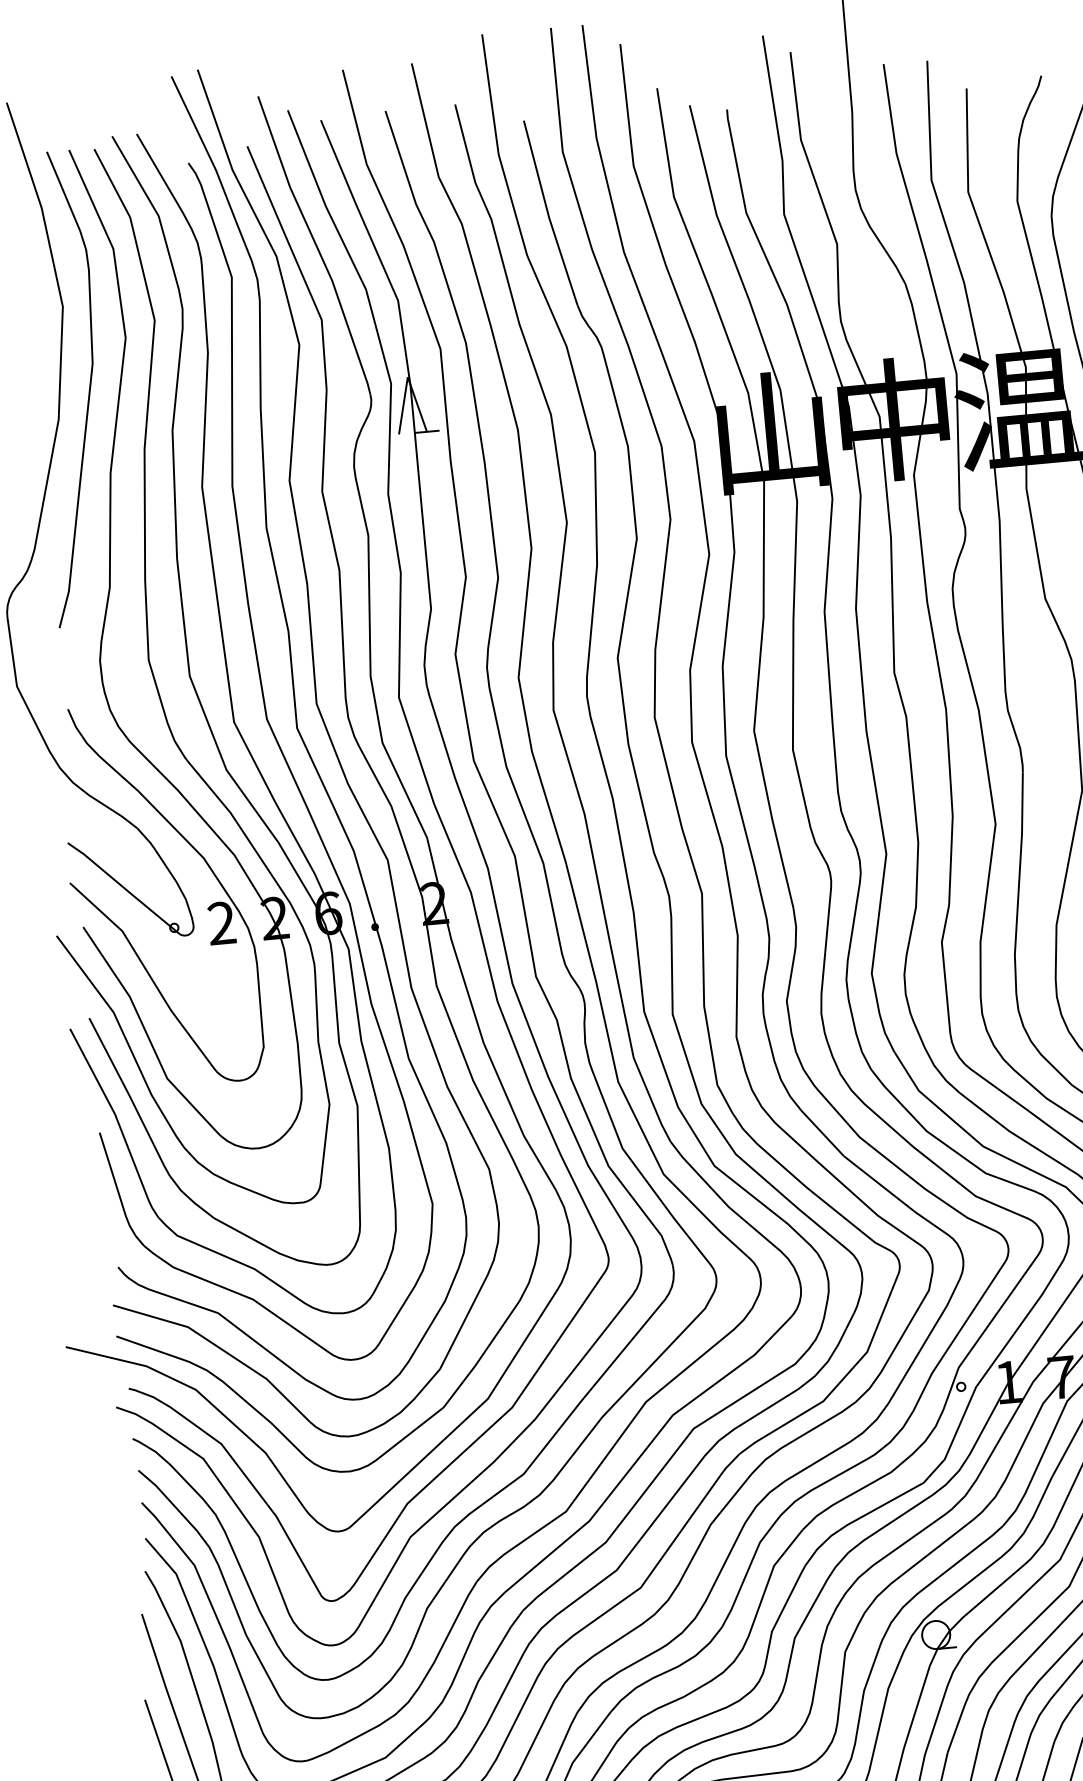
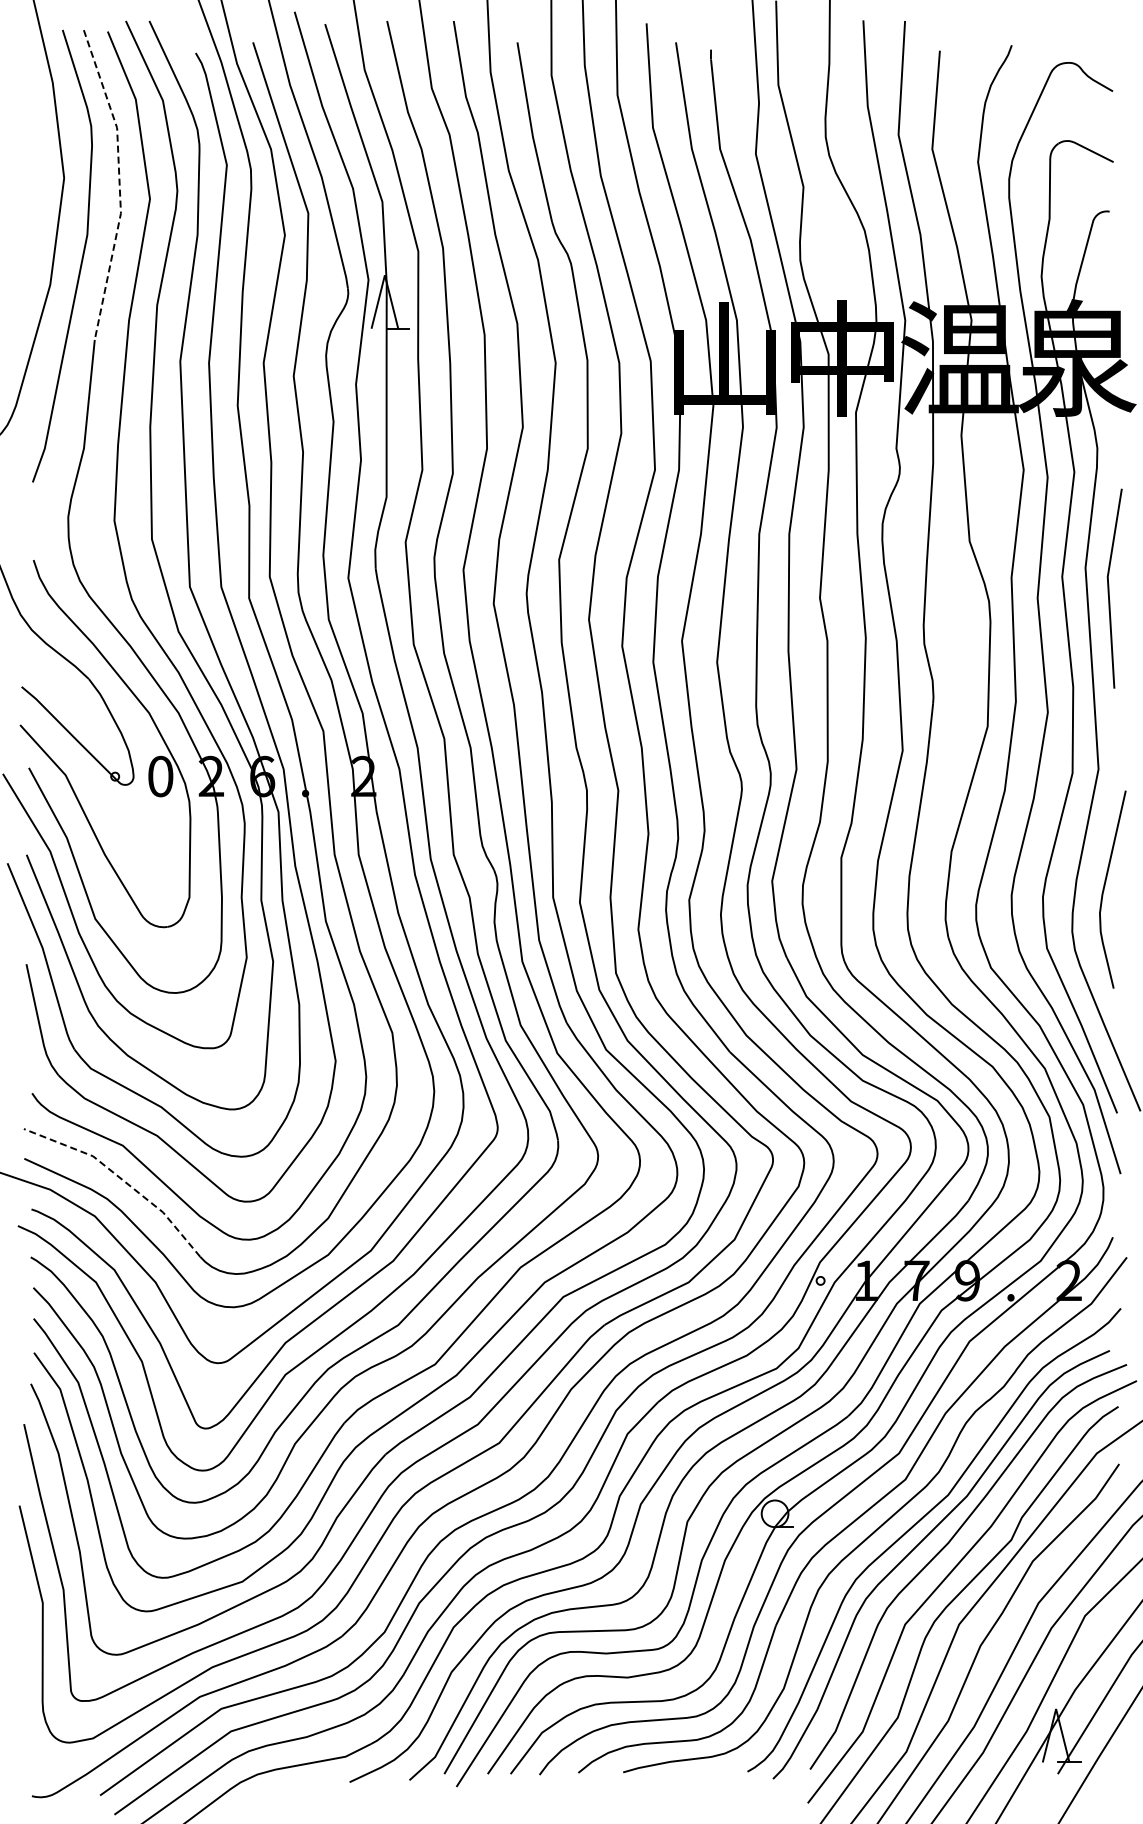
line: (121, 306) -> (119, 183), solid -> dashed
text: (221, 923) -> (160, 776), 2 -> 0
line: (219, 1347) -> (121, 1178), solid -> dashed

